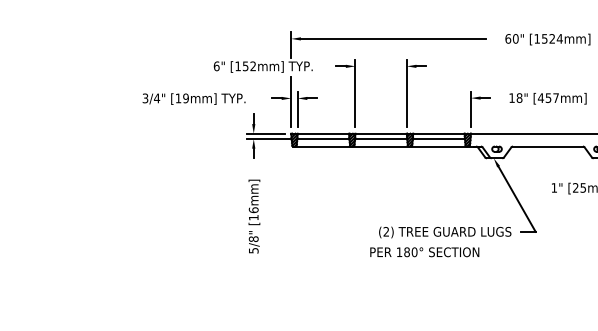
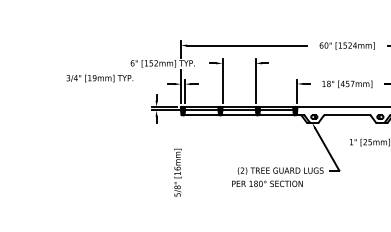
text: (193, 98) -> (99, 78), moved
text: (253, 216) -> (177, 172), moved

